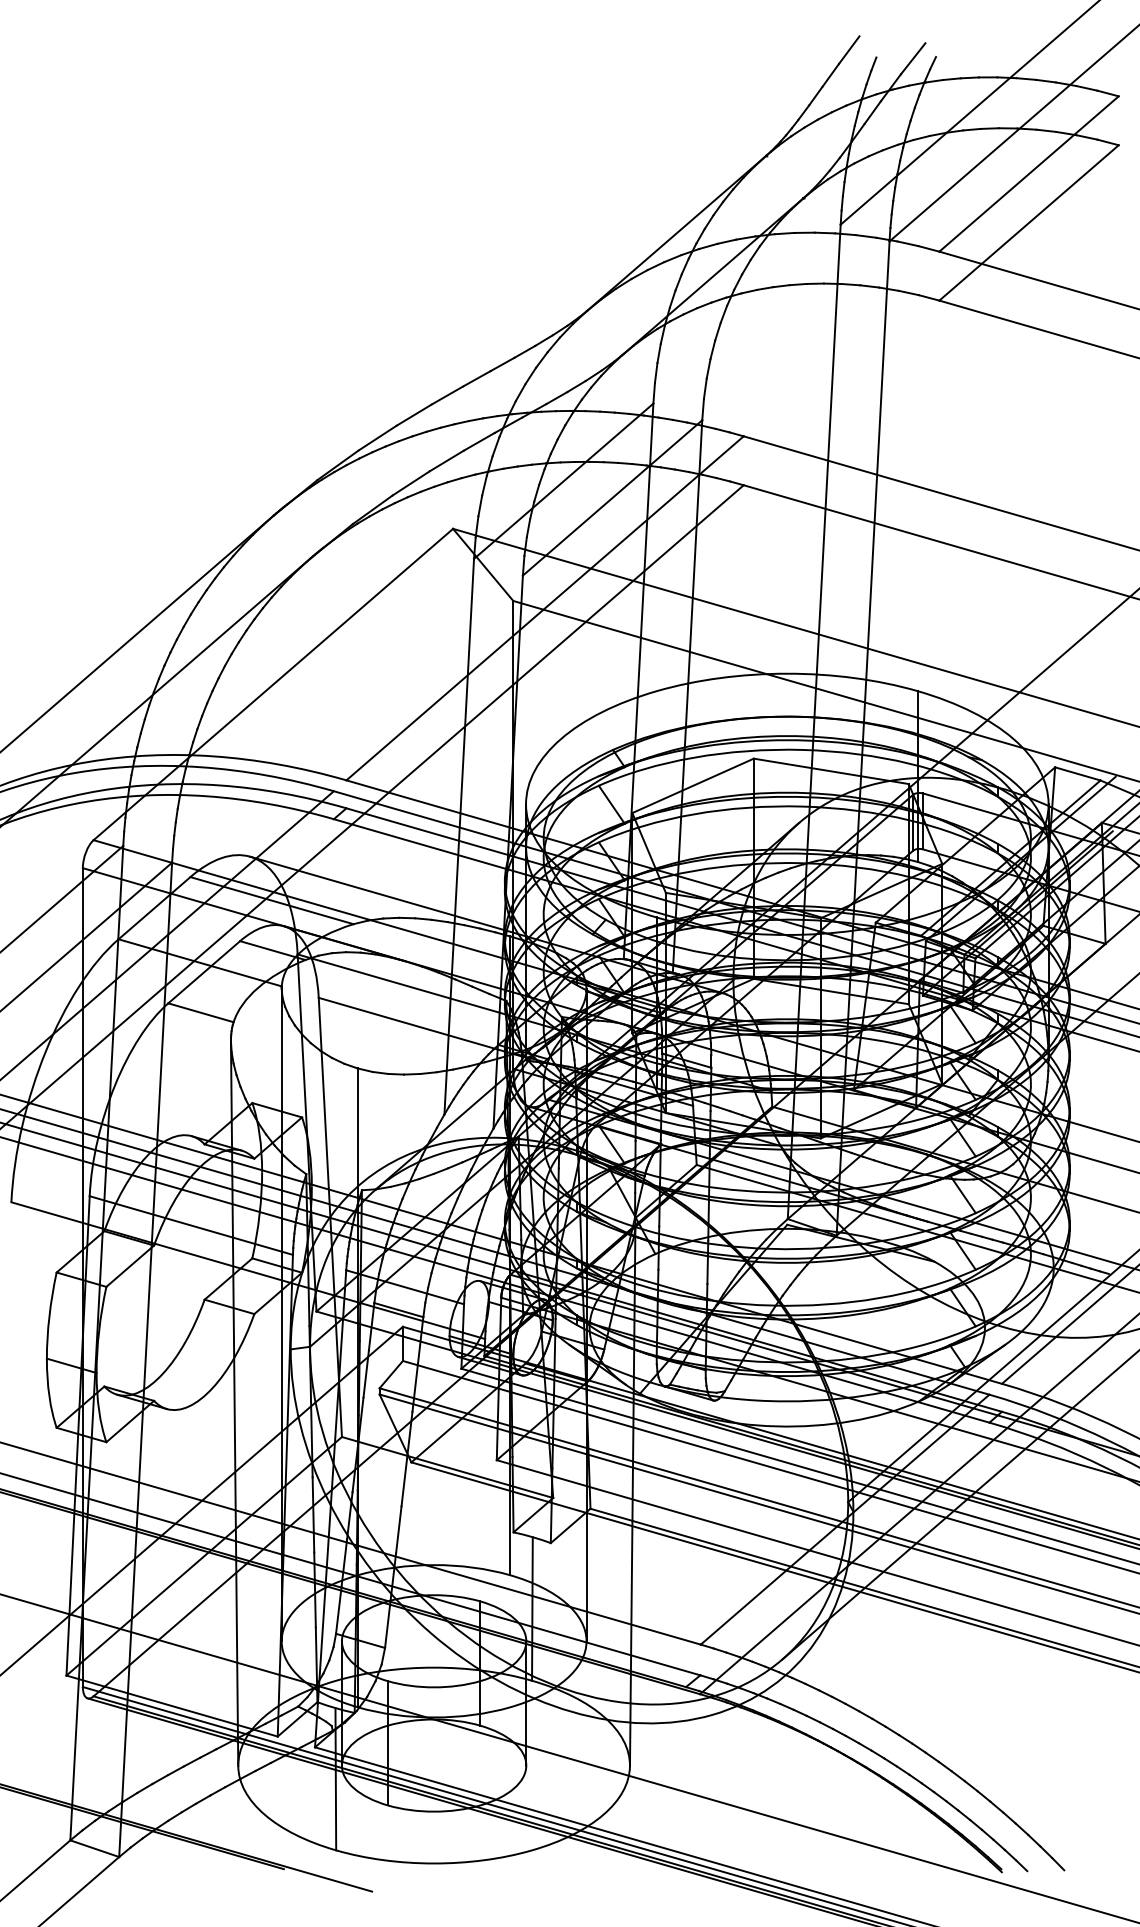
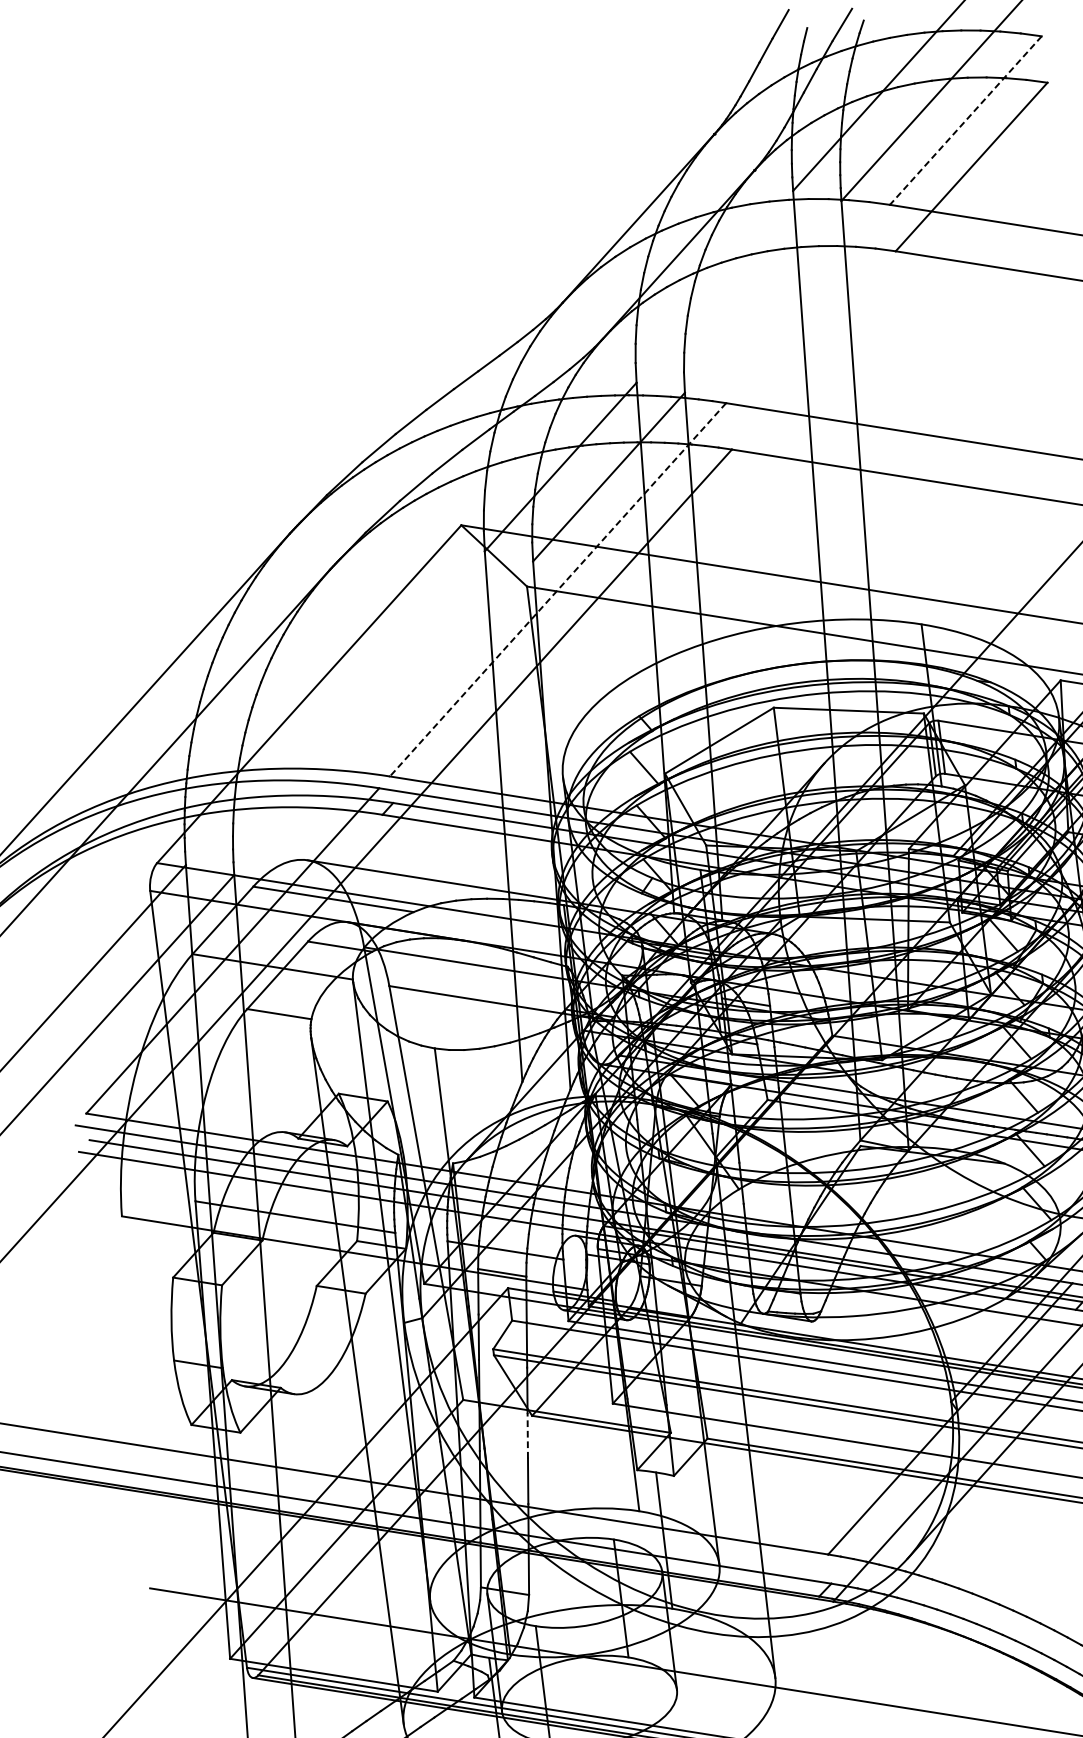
line: (1029, 174) -> (966, 121), solid -> dashed
line: (545, 608) -> (558, 589), solid -> dashed
line: (404, 1482) -> (527, 1435), solid -> dashed

